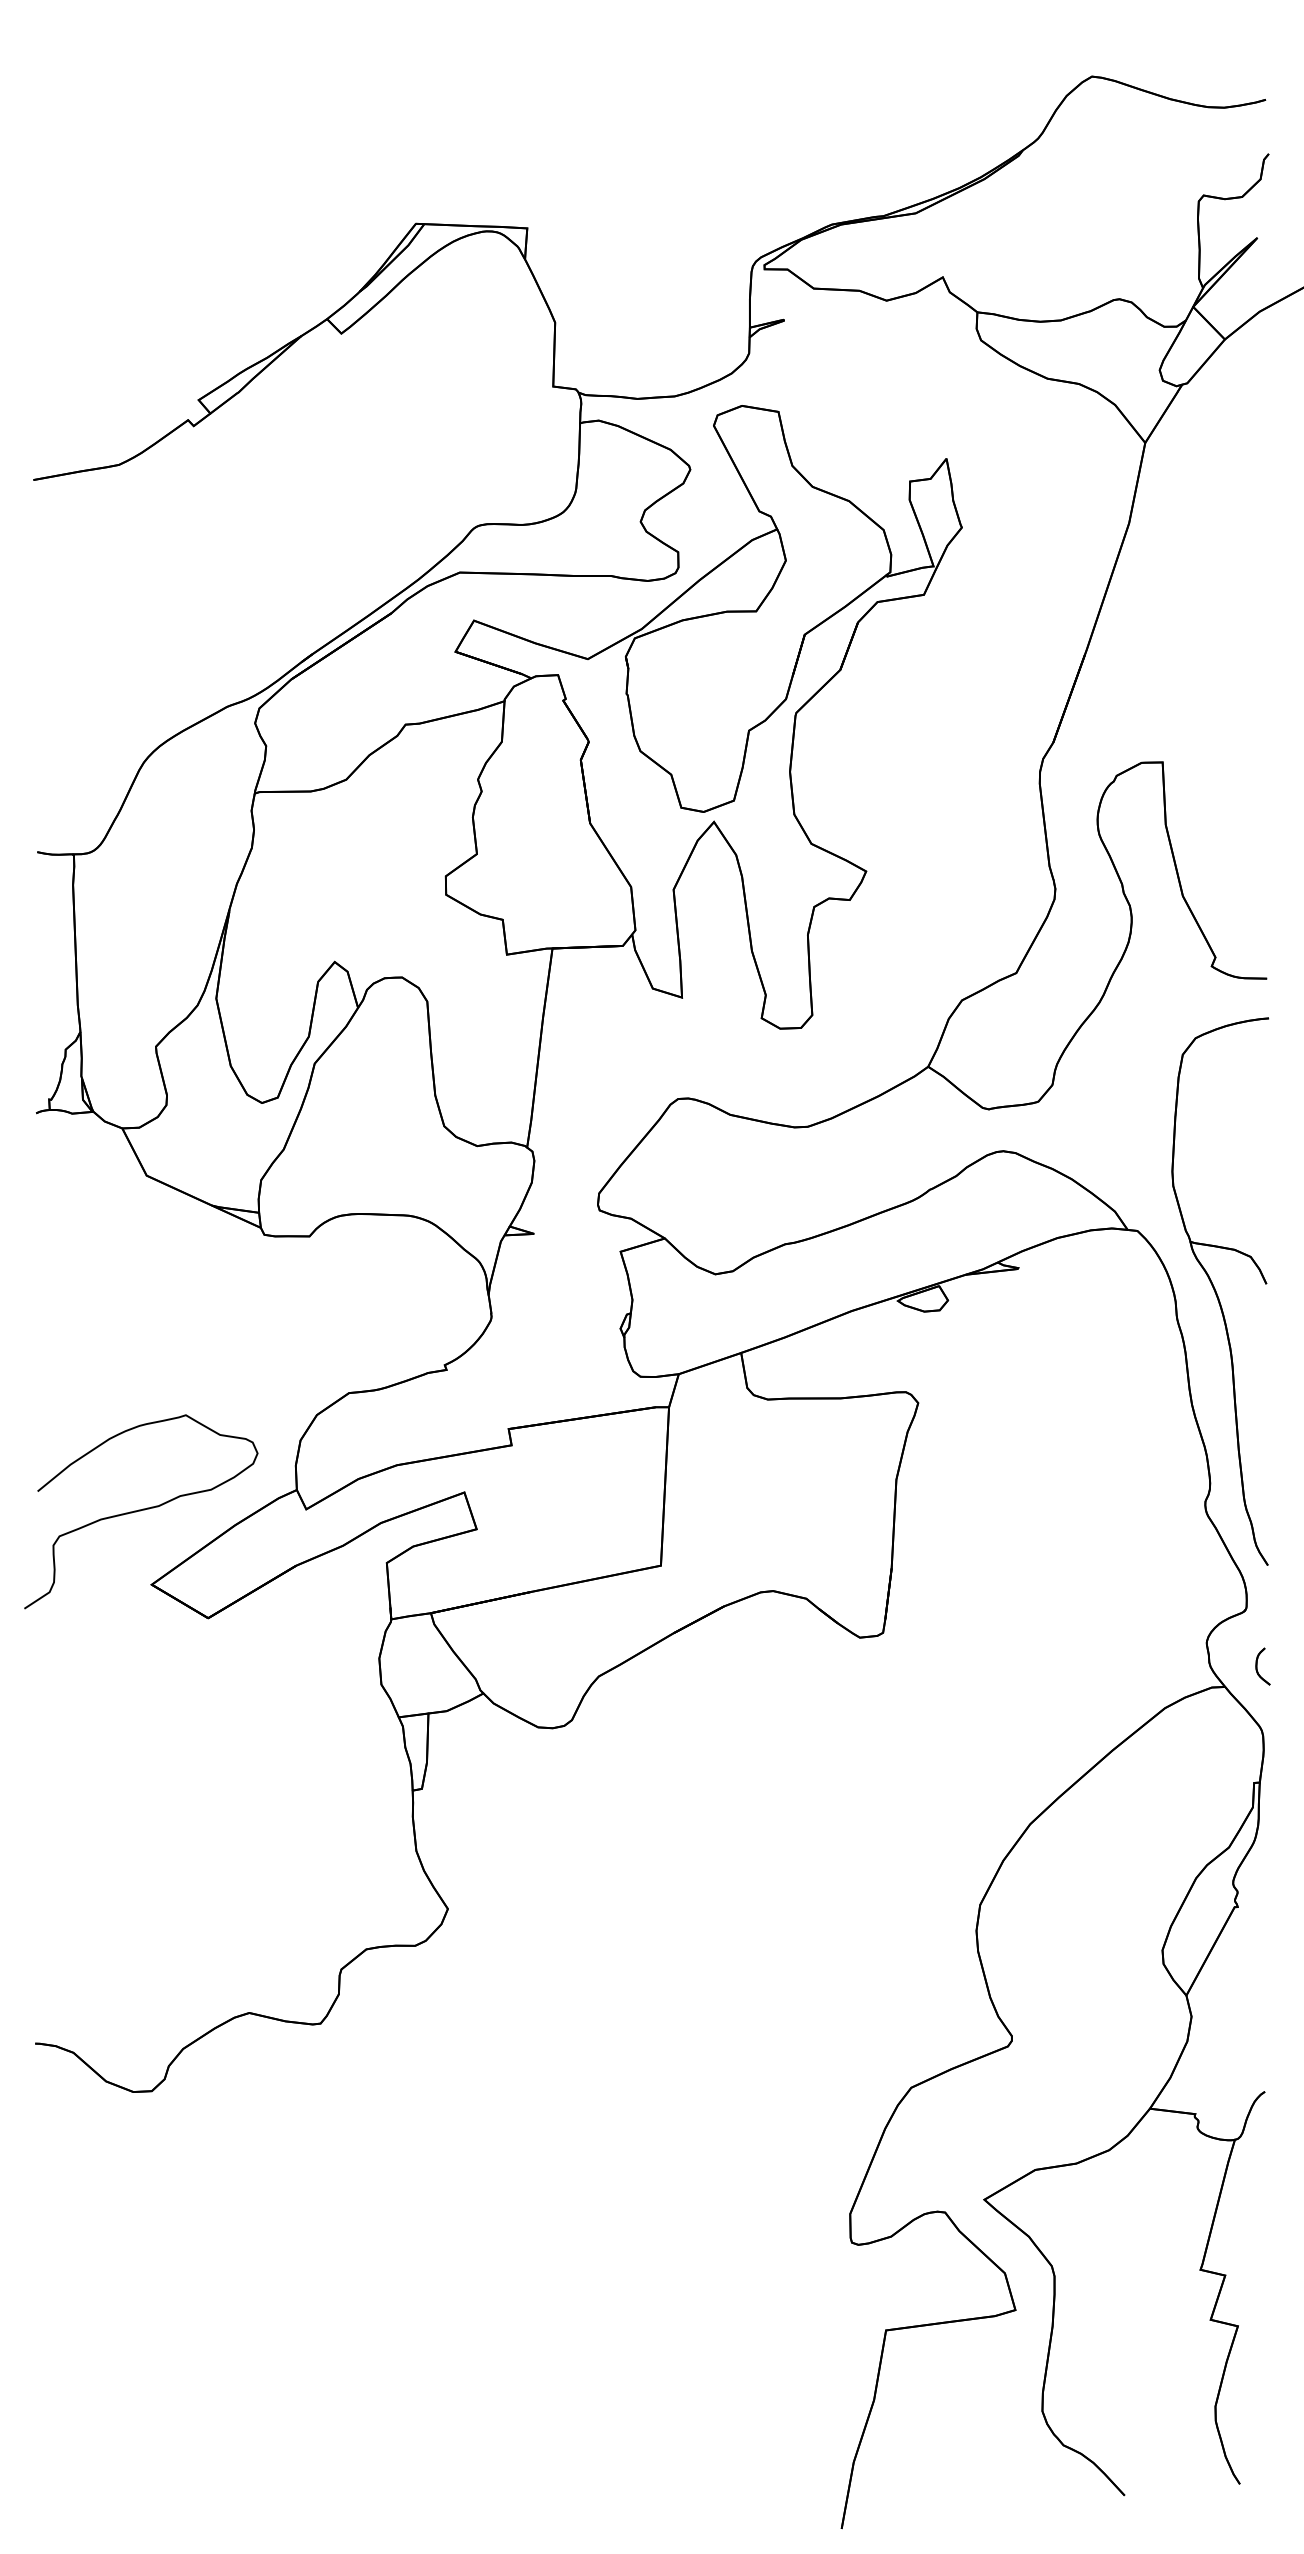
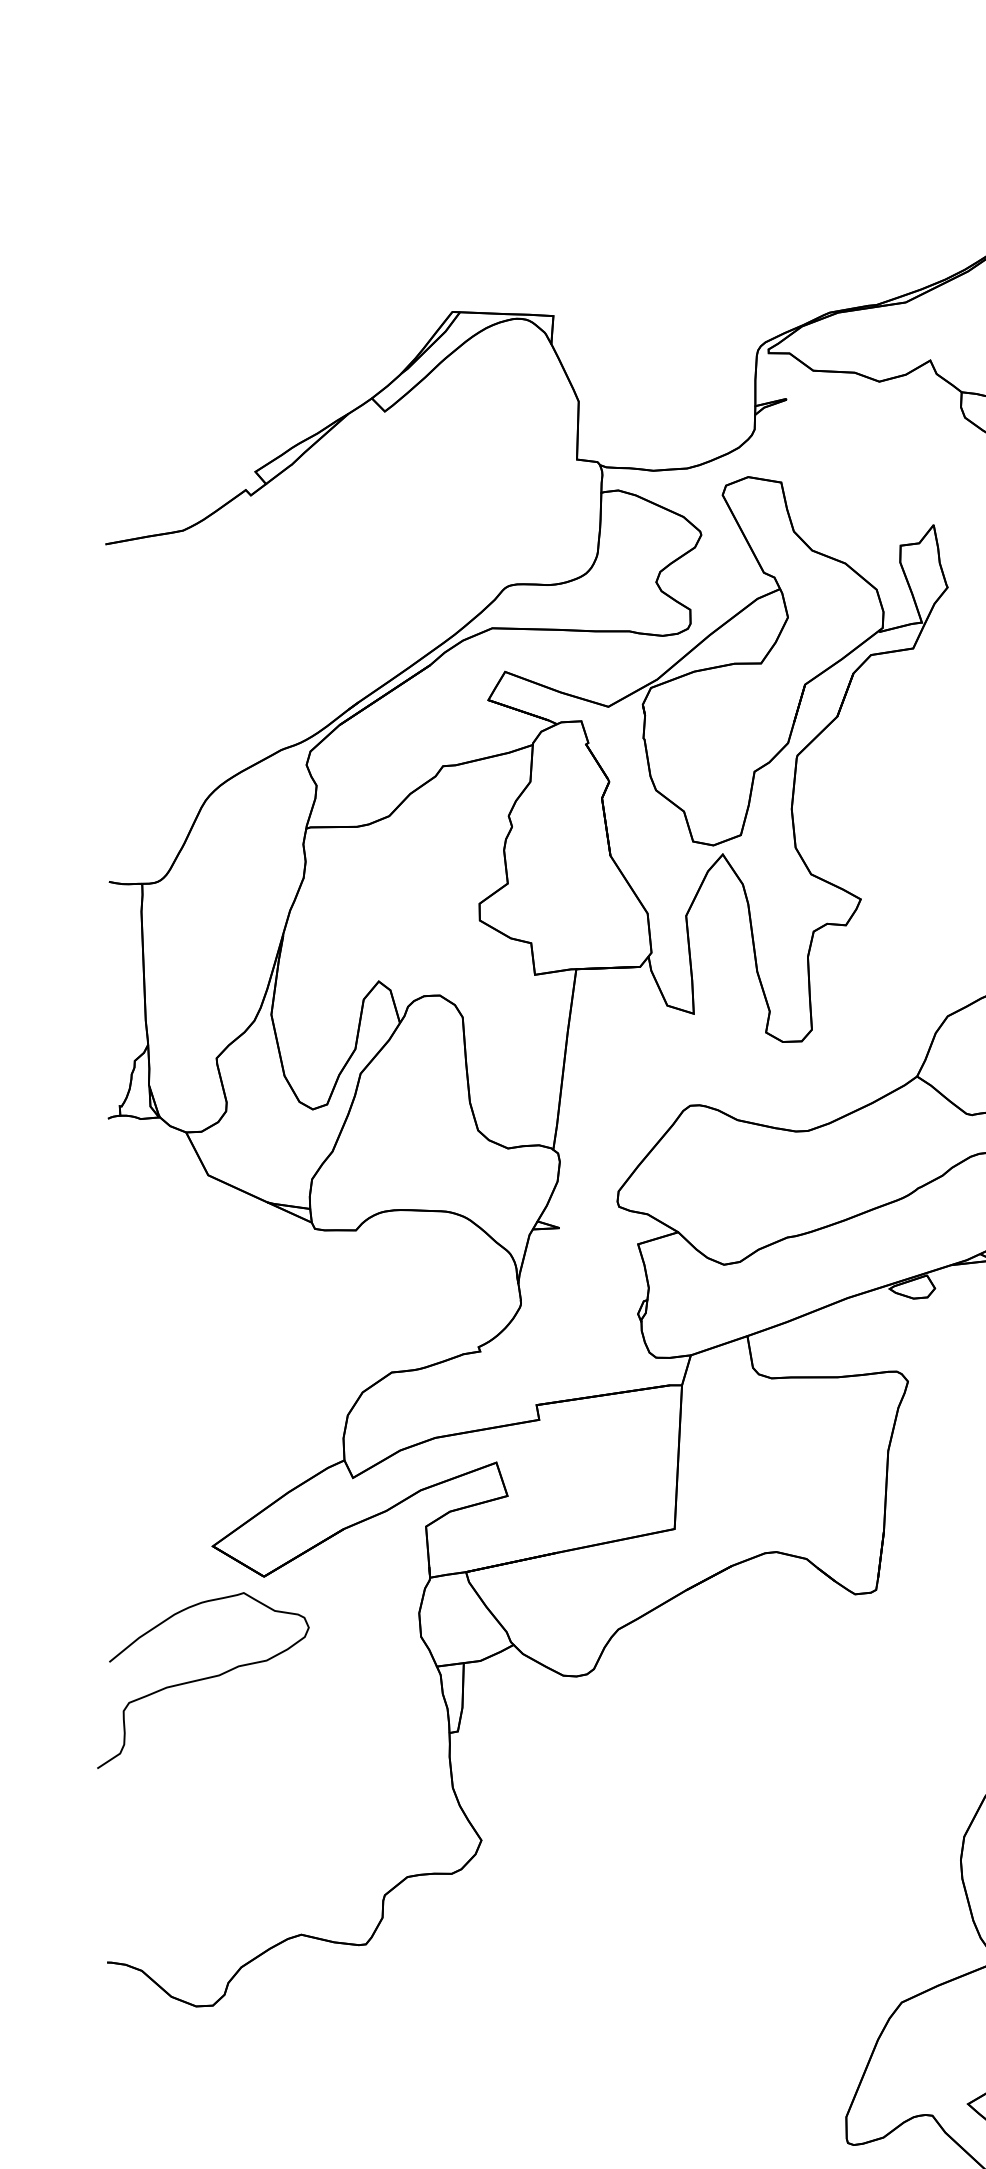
curve: (141, 1510) -> (203, 1679), moved

